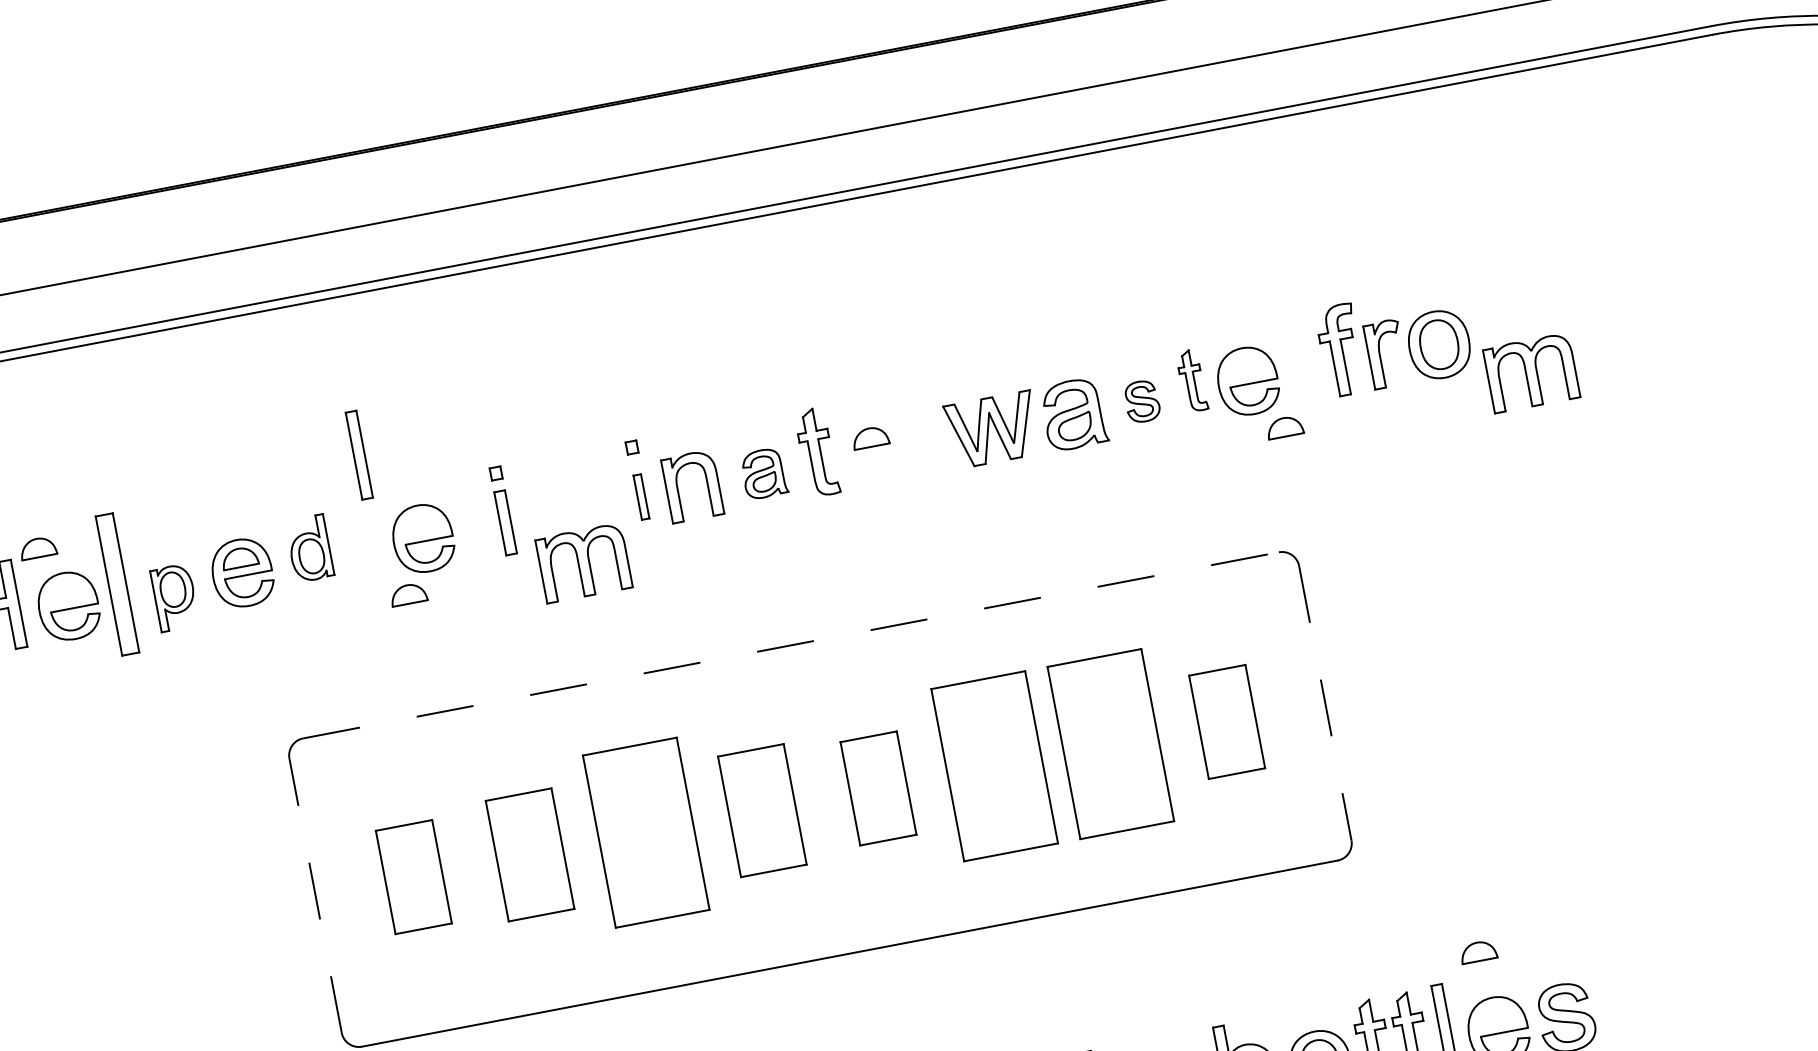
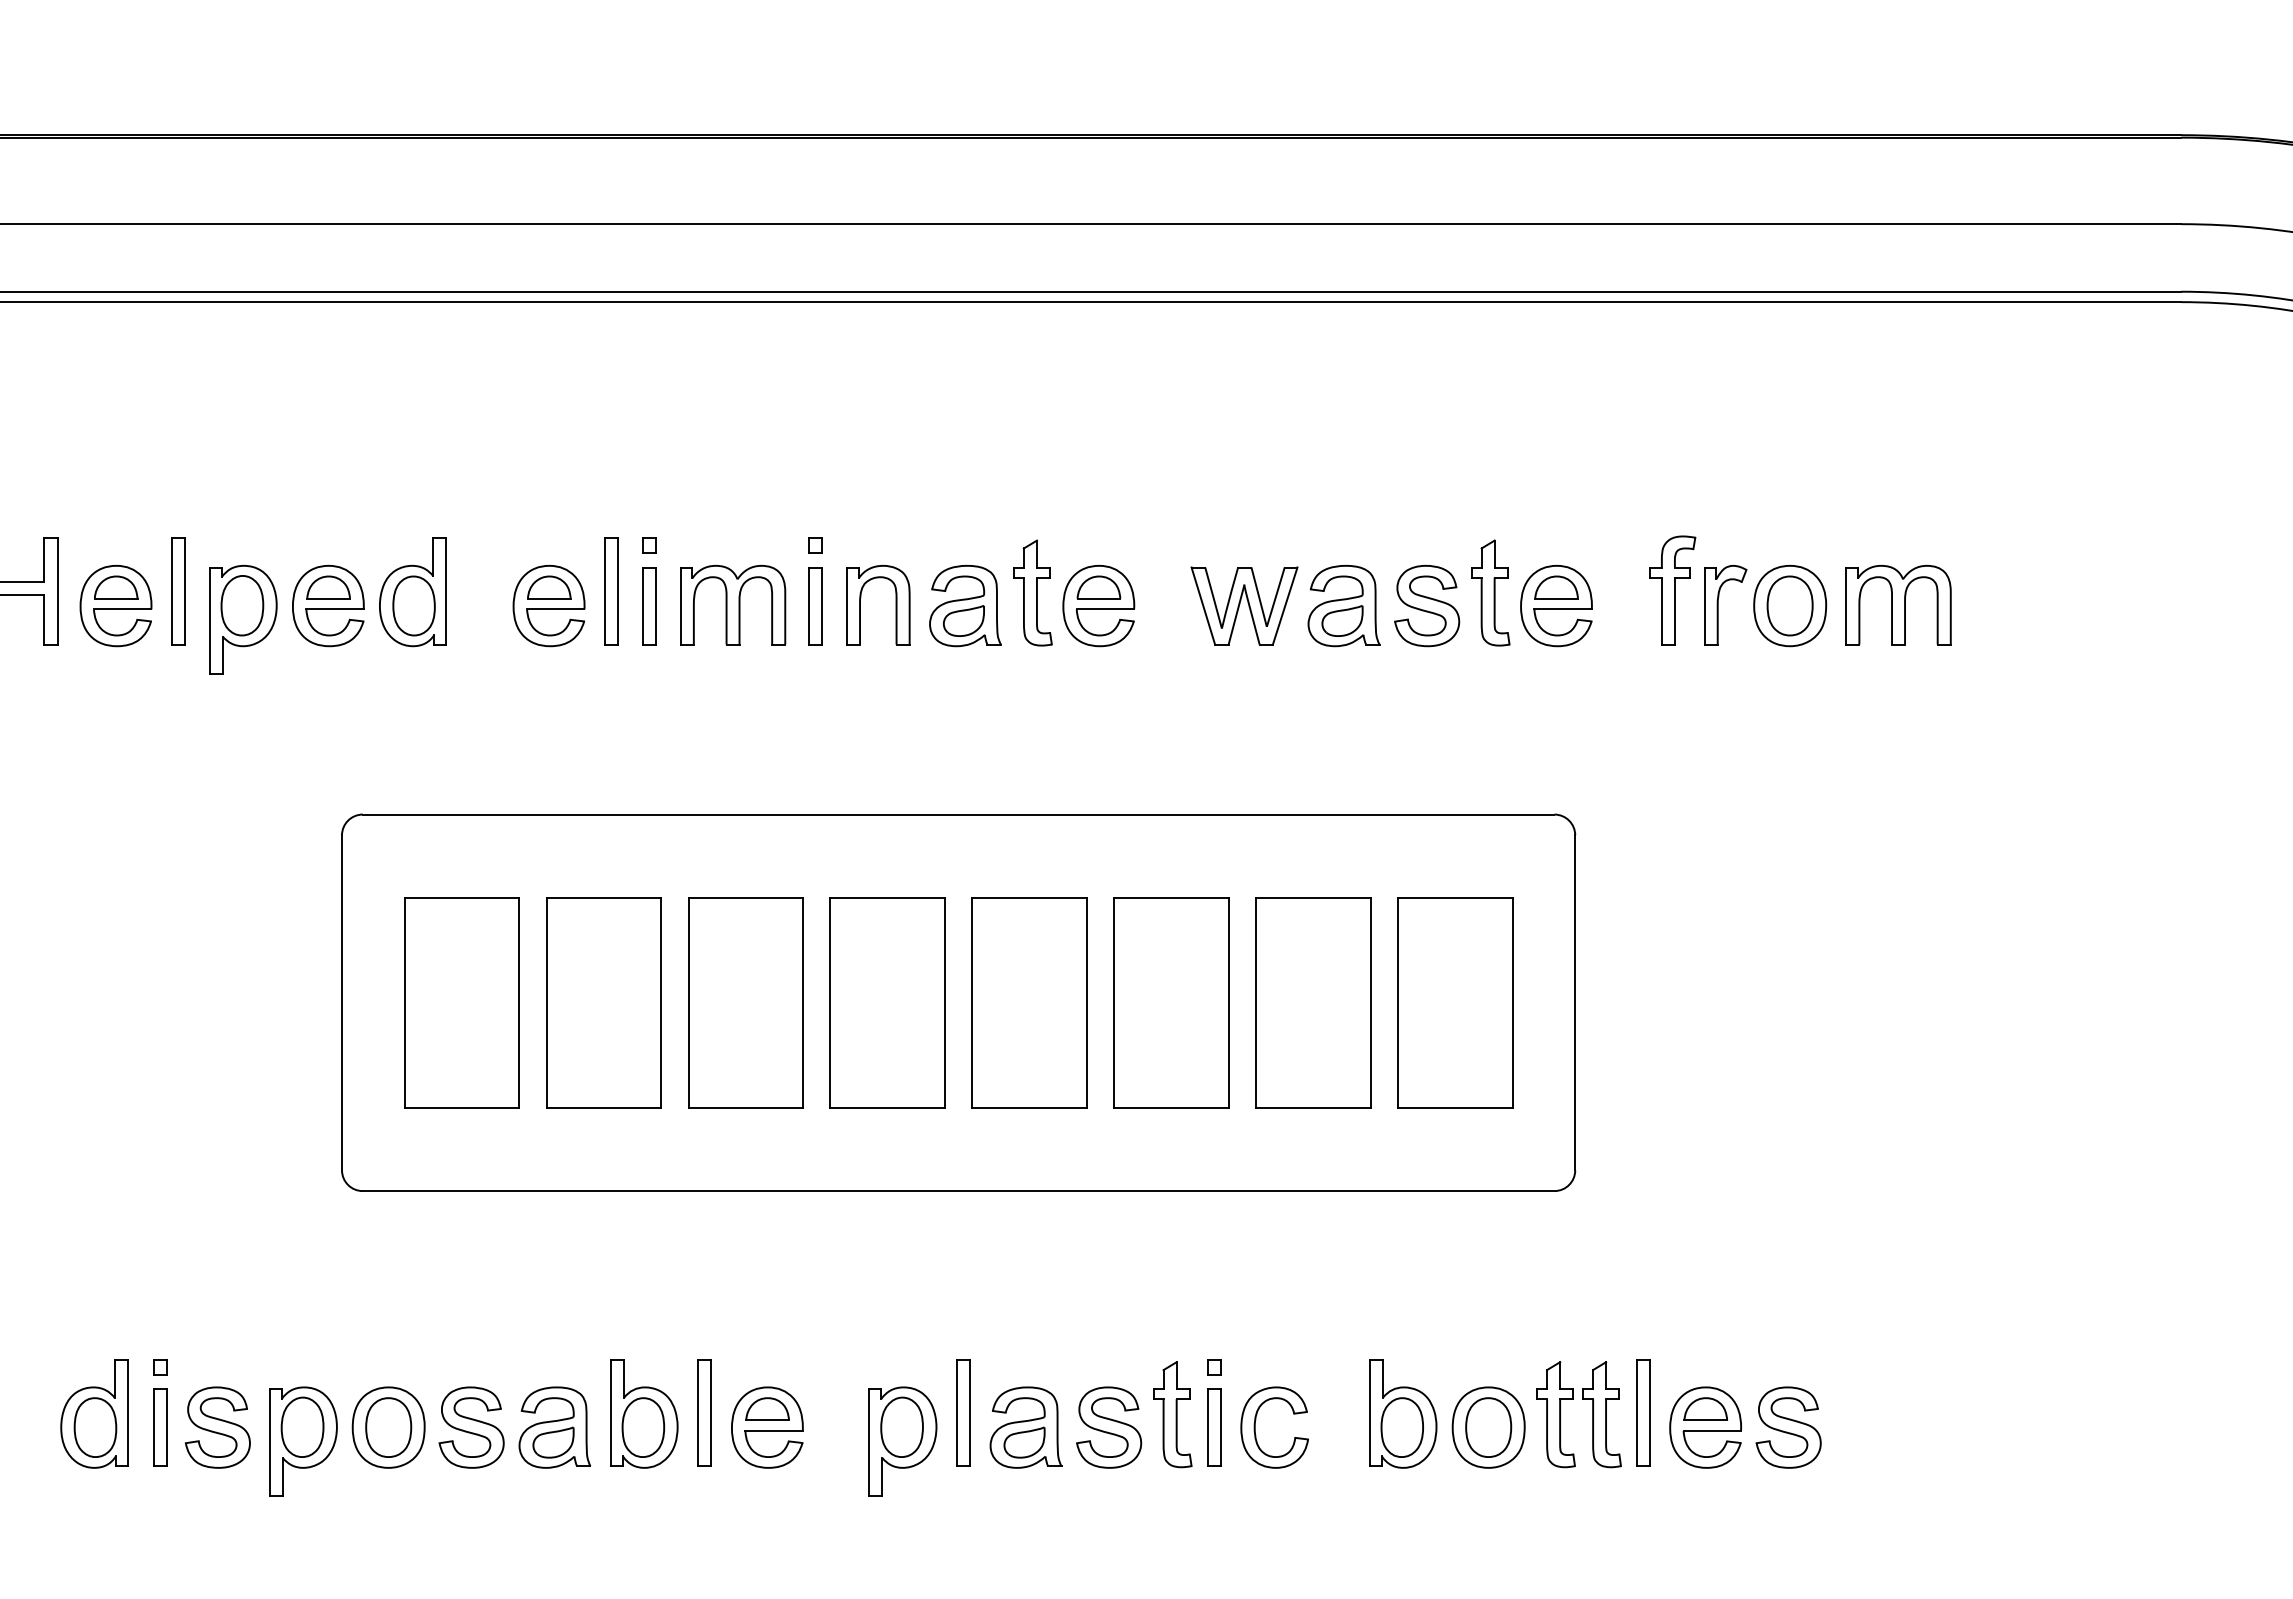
part: (1531, 373) -> (1898, 605), moved
part: (1191, 380) -> (1490, 592), size x1.43
part: (1142, 401) -> (1427, 606), size x1.67
part: (1284, 427) -> (1556, 587), moved
part: (873, 453) -> (1098, 606), added
part: (359, 455) -> (611, 591), moved
part: (764, 473) -> (965, 606), size x1.43
part: (641, 497) -> (815, 606), size x1.43
part: (38, 547) -> (116, 587), moved
part: (309, 548) -> (412, 592), size x1.43
part: (584, 563) -> (733, 605), moved
part: (117, 584) -> (178, 591), size x0.62
part: (408, 594) -> (549, 587), moved
part: (175, 597) -> (243, 619), size x1.43
line: (790, 645) -> (958, 814), dashed -> solid
line: (1325, 703) -> (1575, 1003), dashed -> solid
part: (1227, 721) -> (1455, 1002), size x1.67
part: (878, 788) -> (1029, 1002), size x1.67
part: (762, 810) -> (887, 1002), size x1.43
part: (529, 854) -> (603, 1002), size x1.43
part: (413, 876) -> (461, 1002), size x1.67
line: (315, 895) -> (342, 1002), dashed -> solid
part: (1478, 951) -> (1705, 1408), moved

